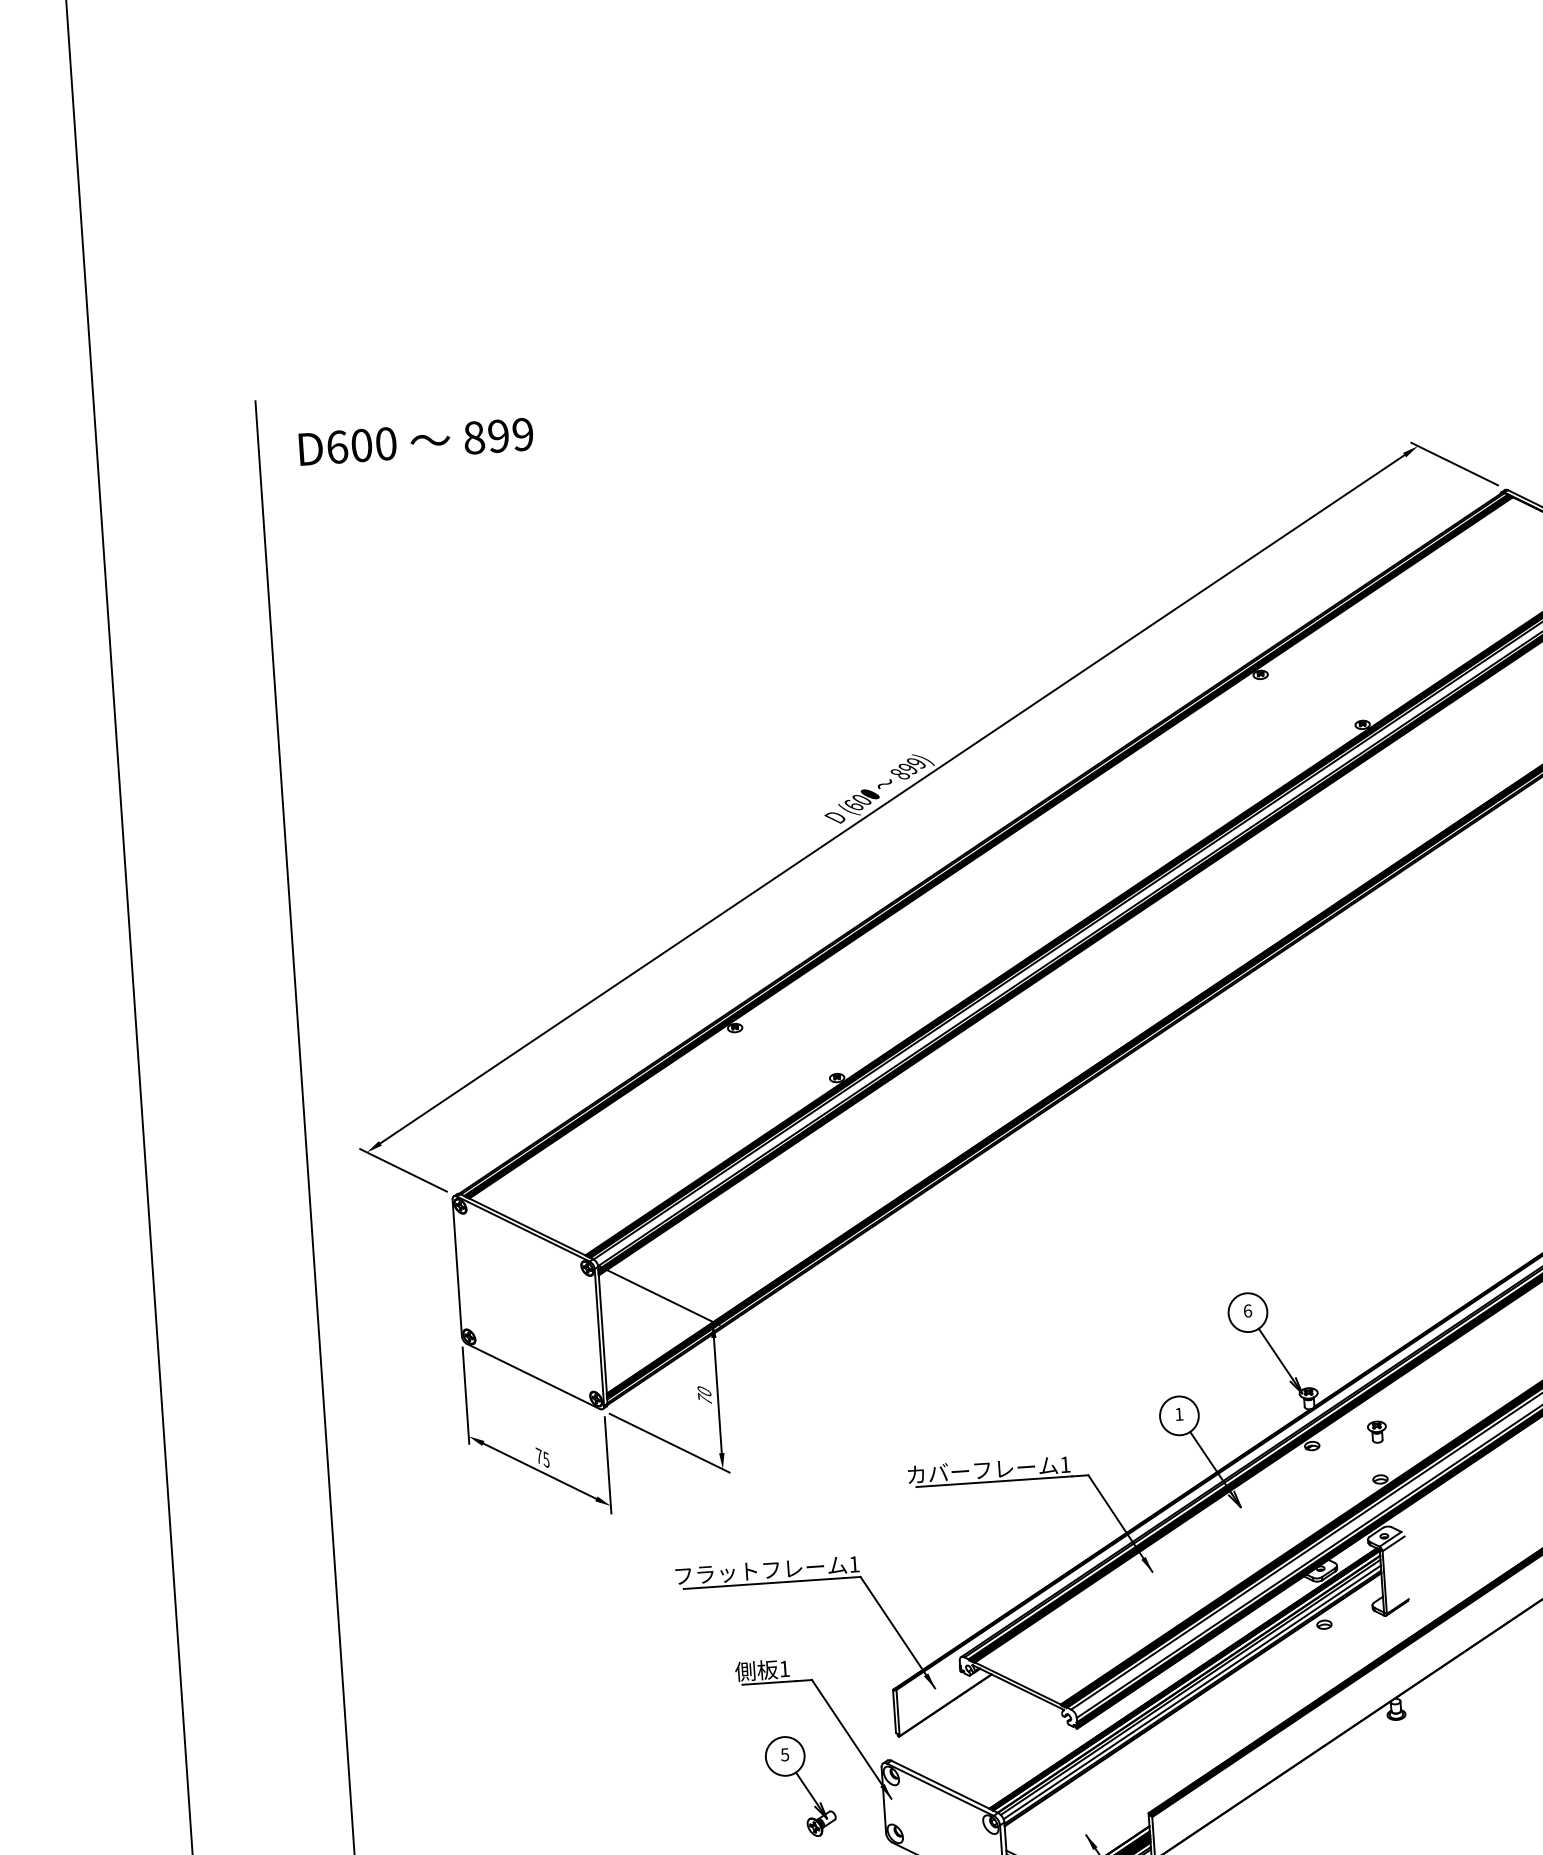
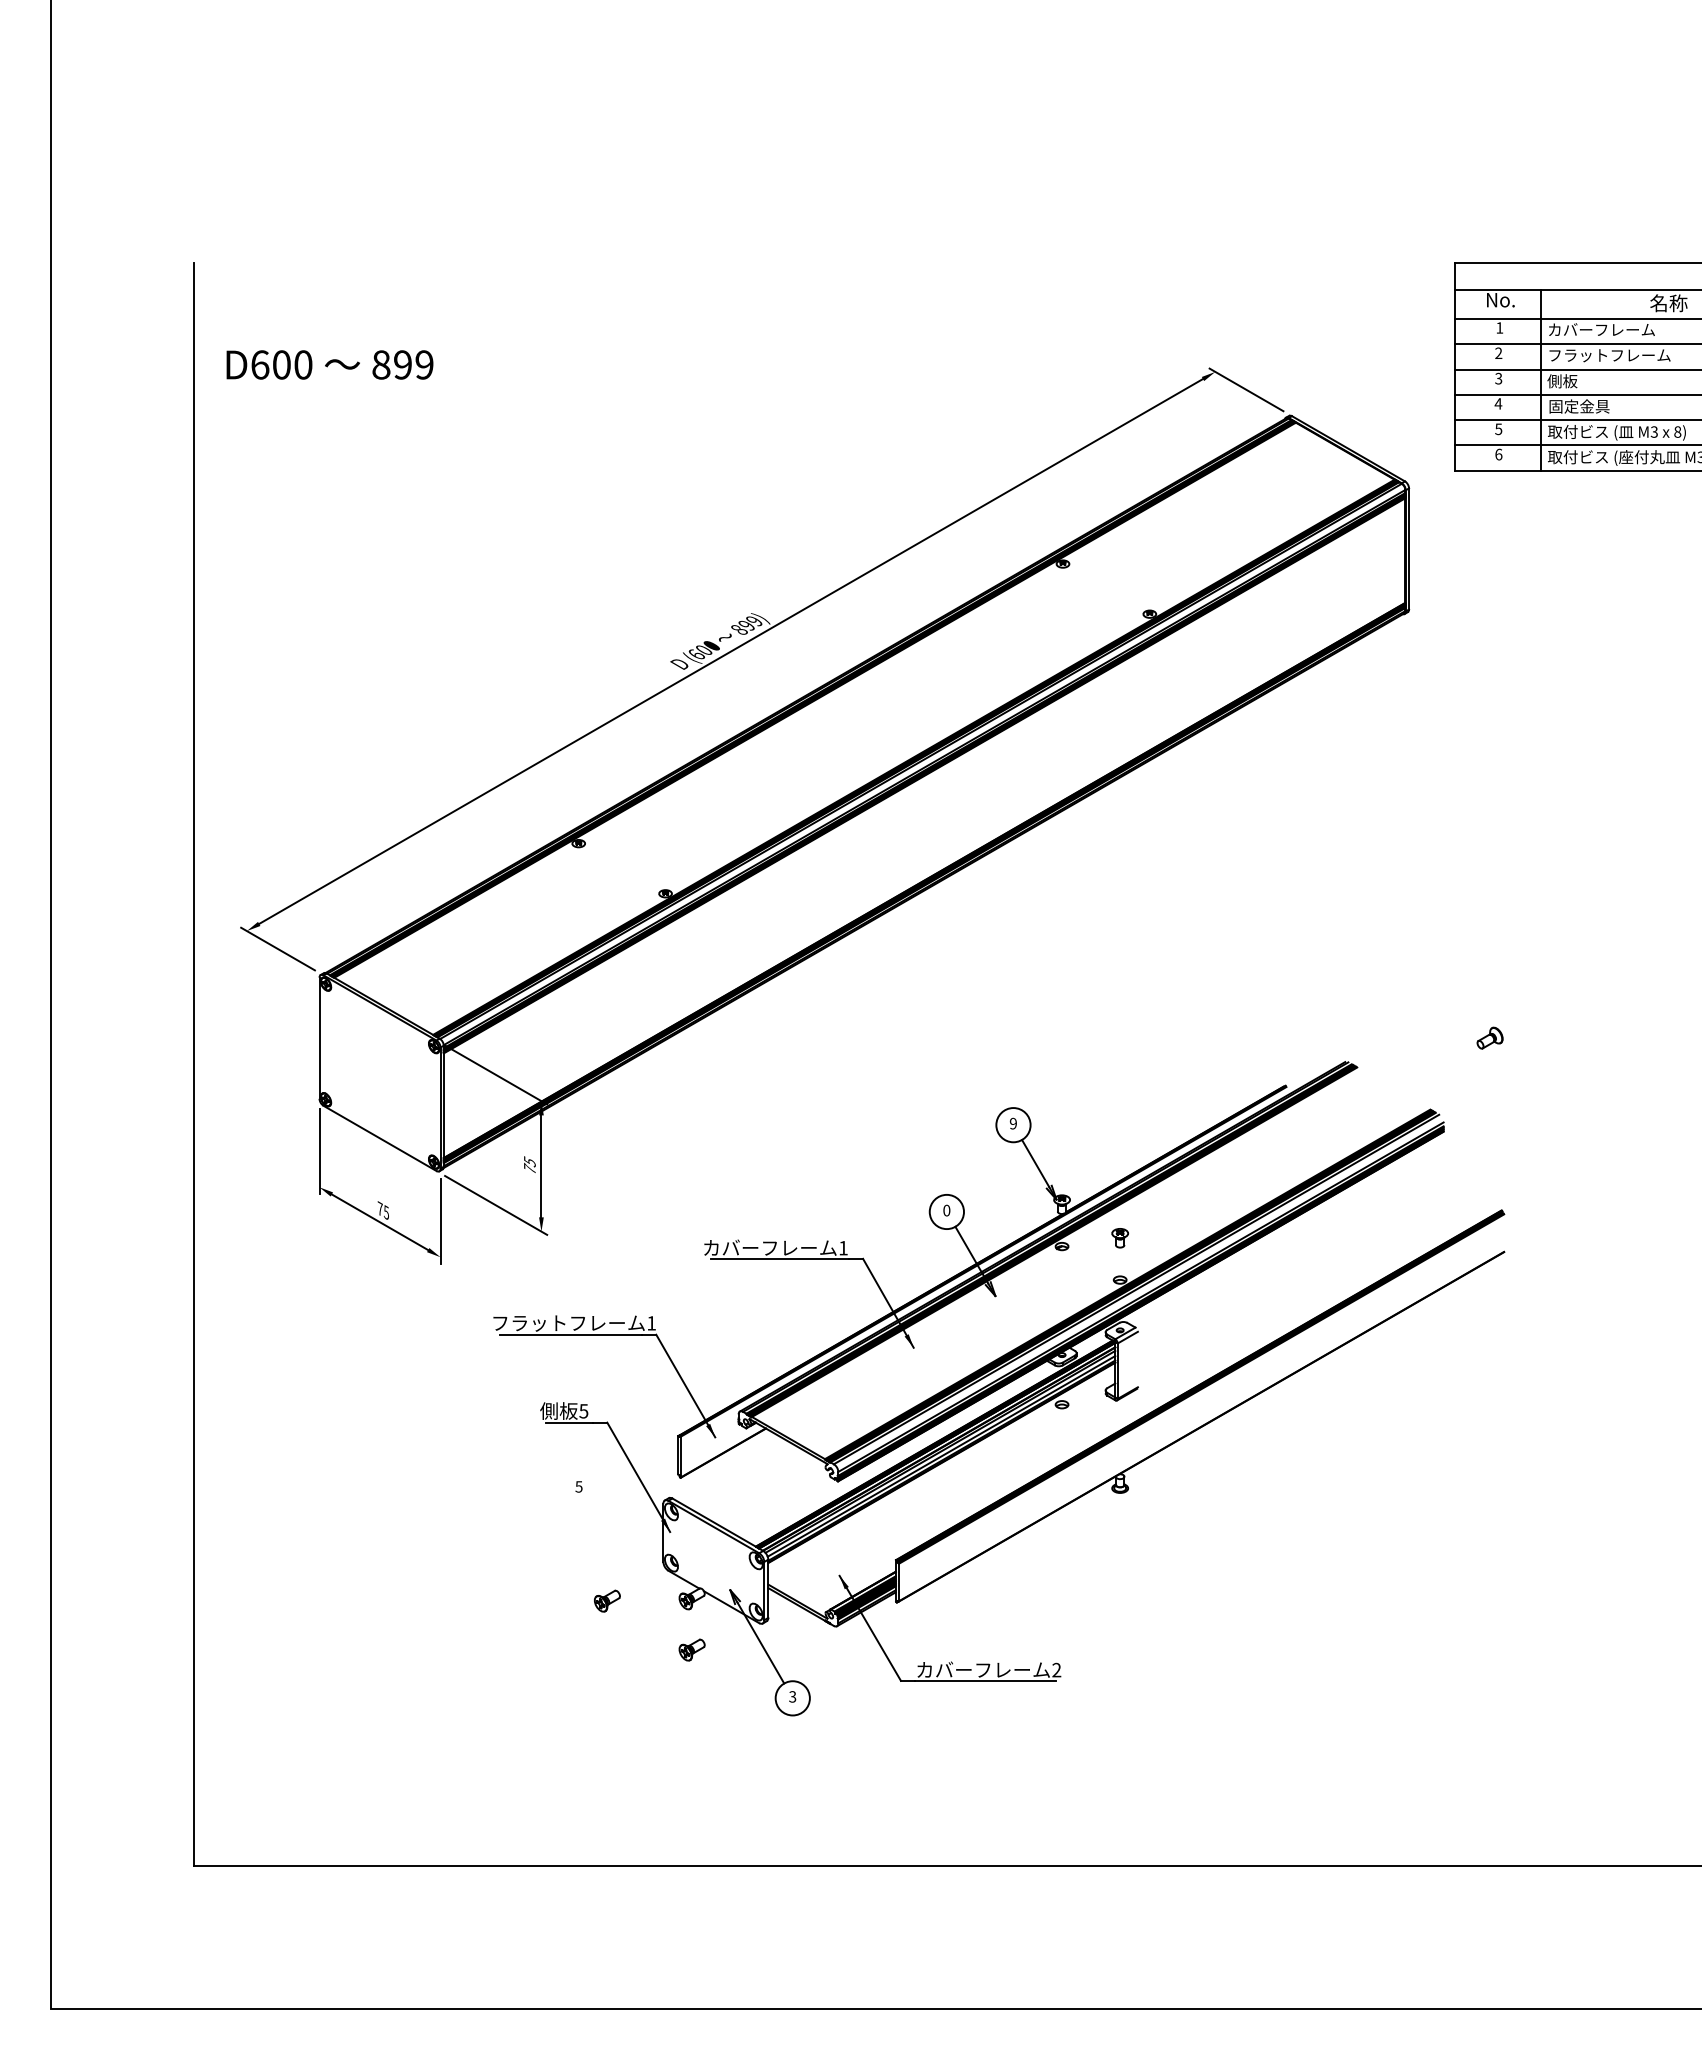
text: (415, 441) -> (329, 364), moved
text: (1247, 1310) -> (1013, 1123), 6 -> 9
text: (703, 1390) -> (529, 1161), 70 -> 75
text: (1178, 1414) -> (946, 1210), 1 -> 0
text: (784, 1669) -> (583, 1411), 1 -> 5
part: (800, 1786) -> (590, 1515), removed

